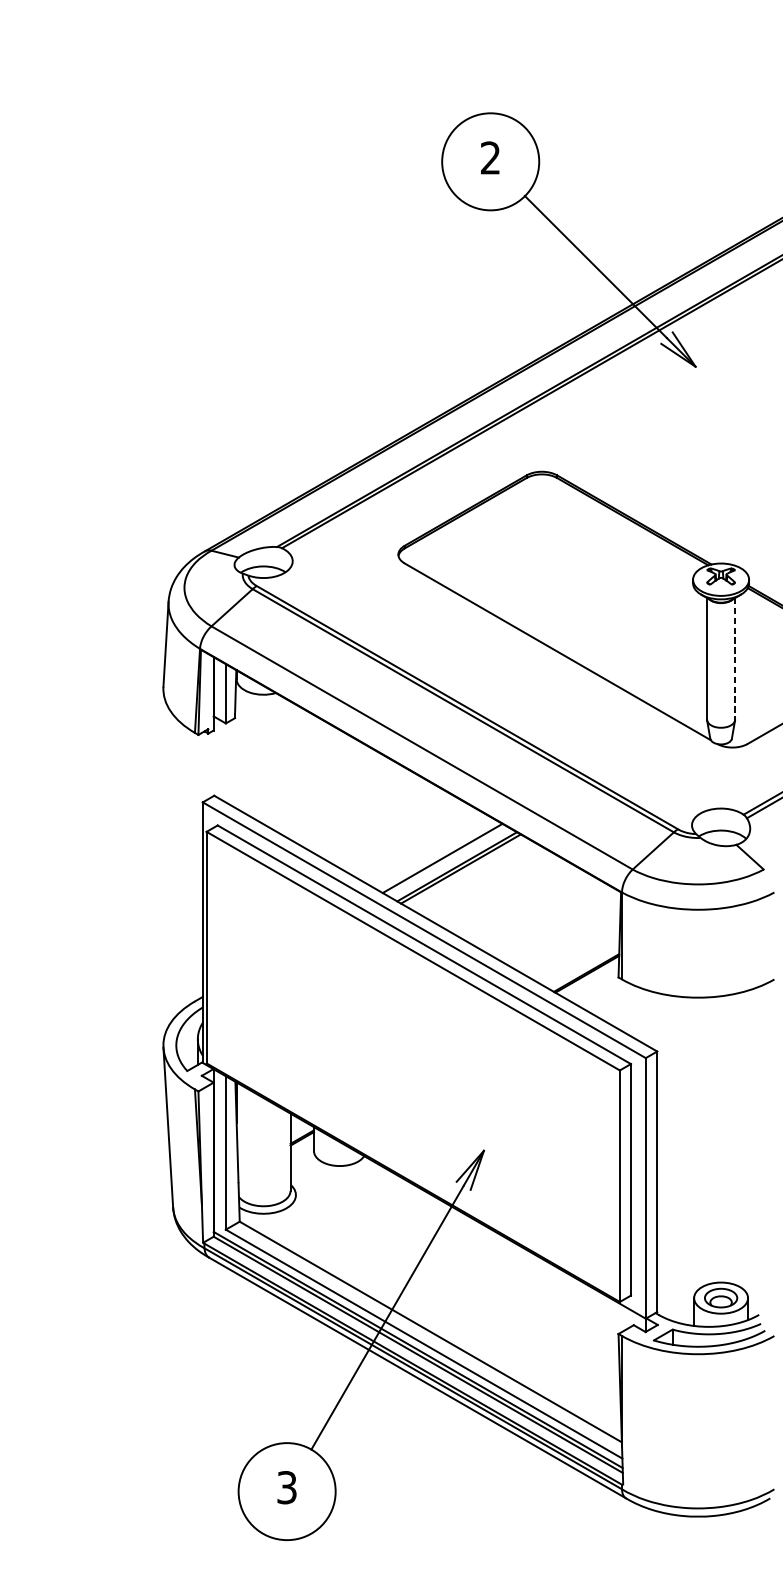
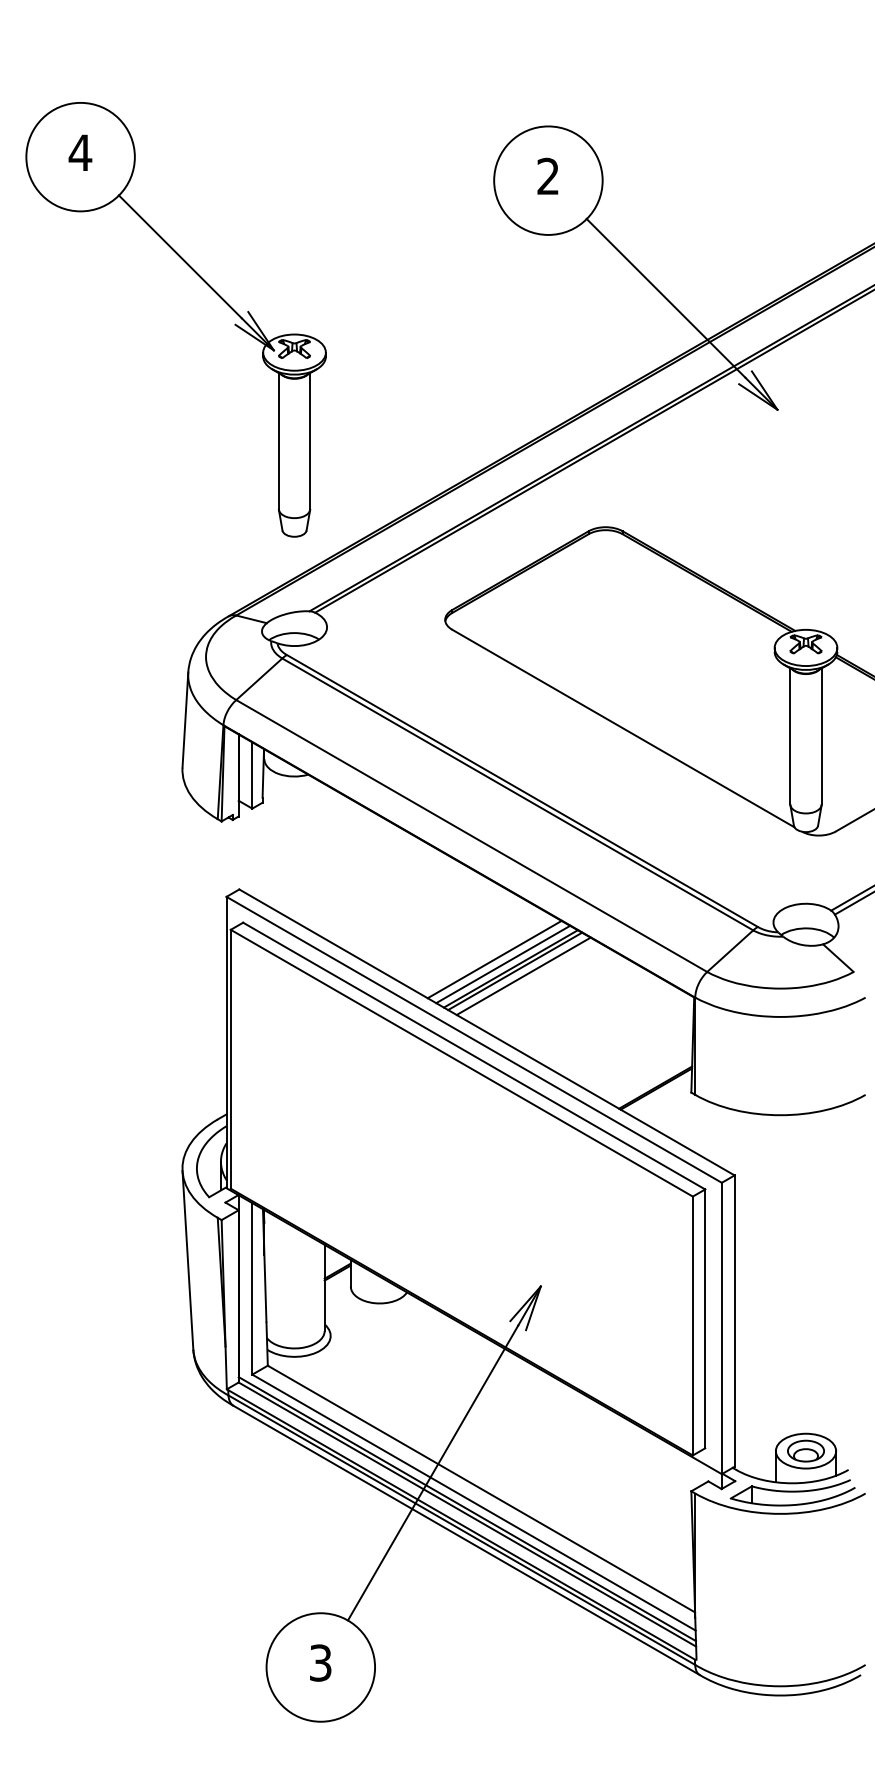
part: (186, 256) -> (208, 286), added
line: (734, 658) -> (821, 736), dashed -> solid
line: (450, 862) -> (503, 964), added
line: (468, 872) -> (523, 975), added

